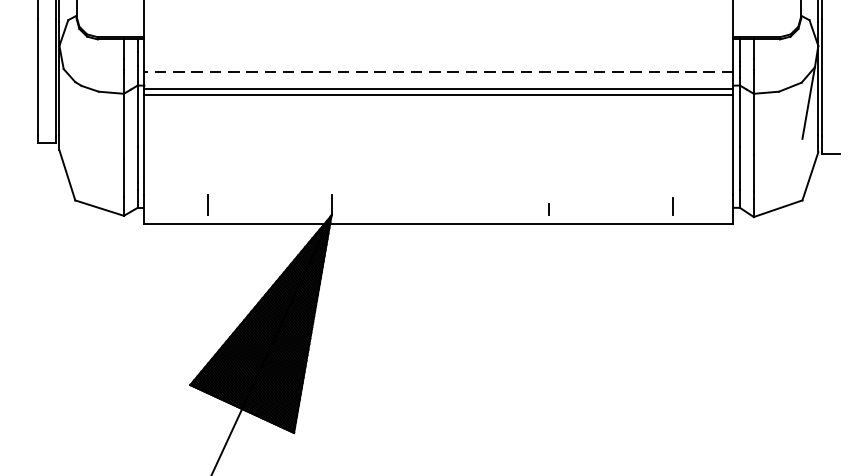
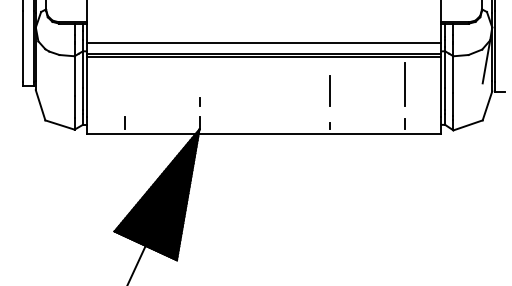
line: (437, 72) -> (263, 43), dashed -> solid
line: (672, 140) -> (404, 84), added
line: (549, 150) -> (330, 90), added
line: (331, 168) -> (199, 101), added

